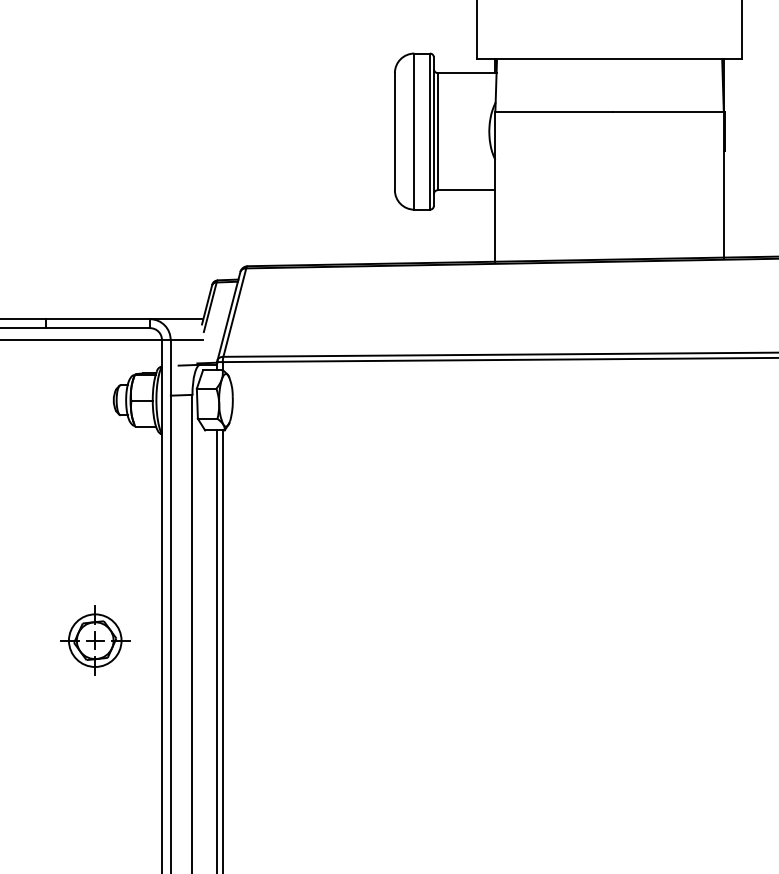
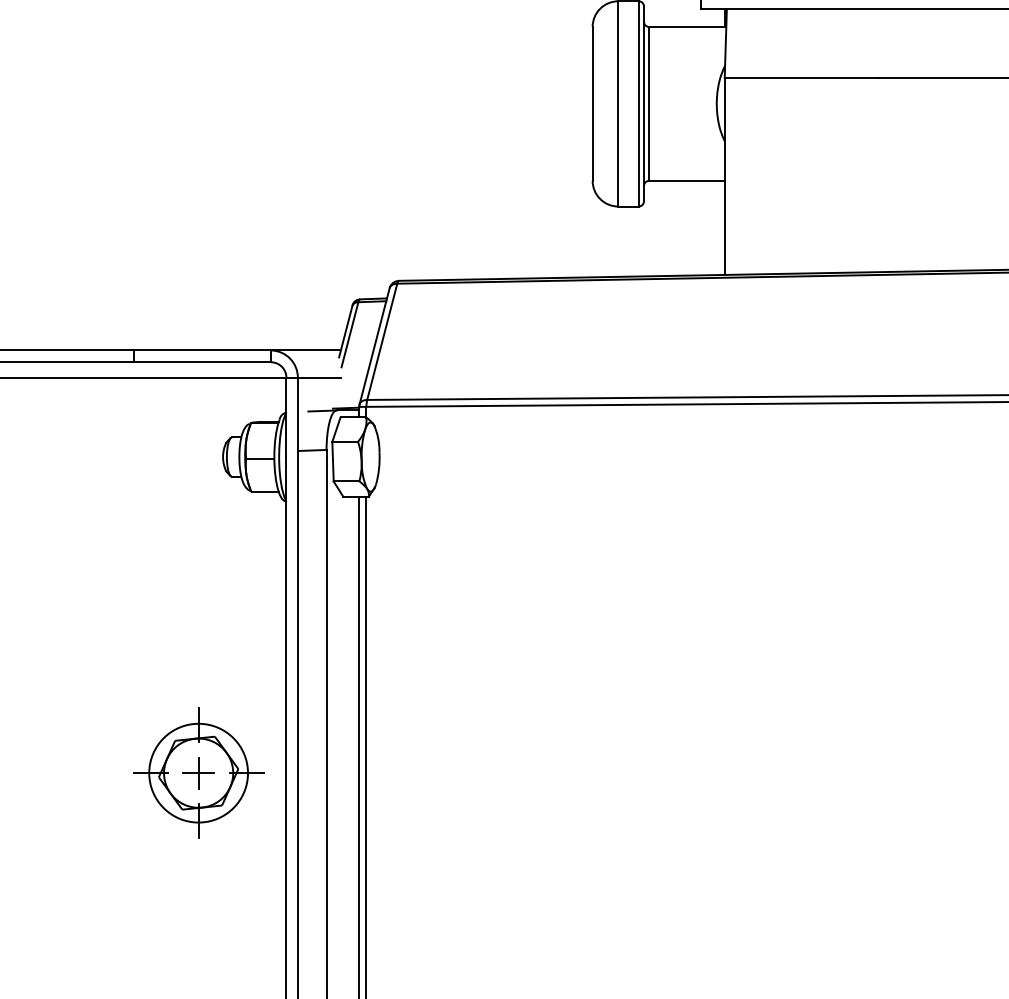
part: (95, 640) -> (199, 772), size x1.43

